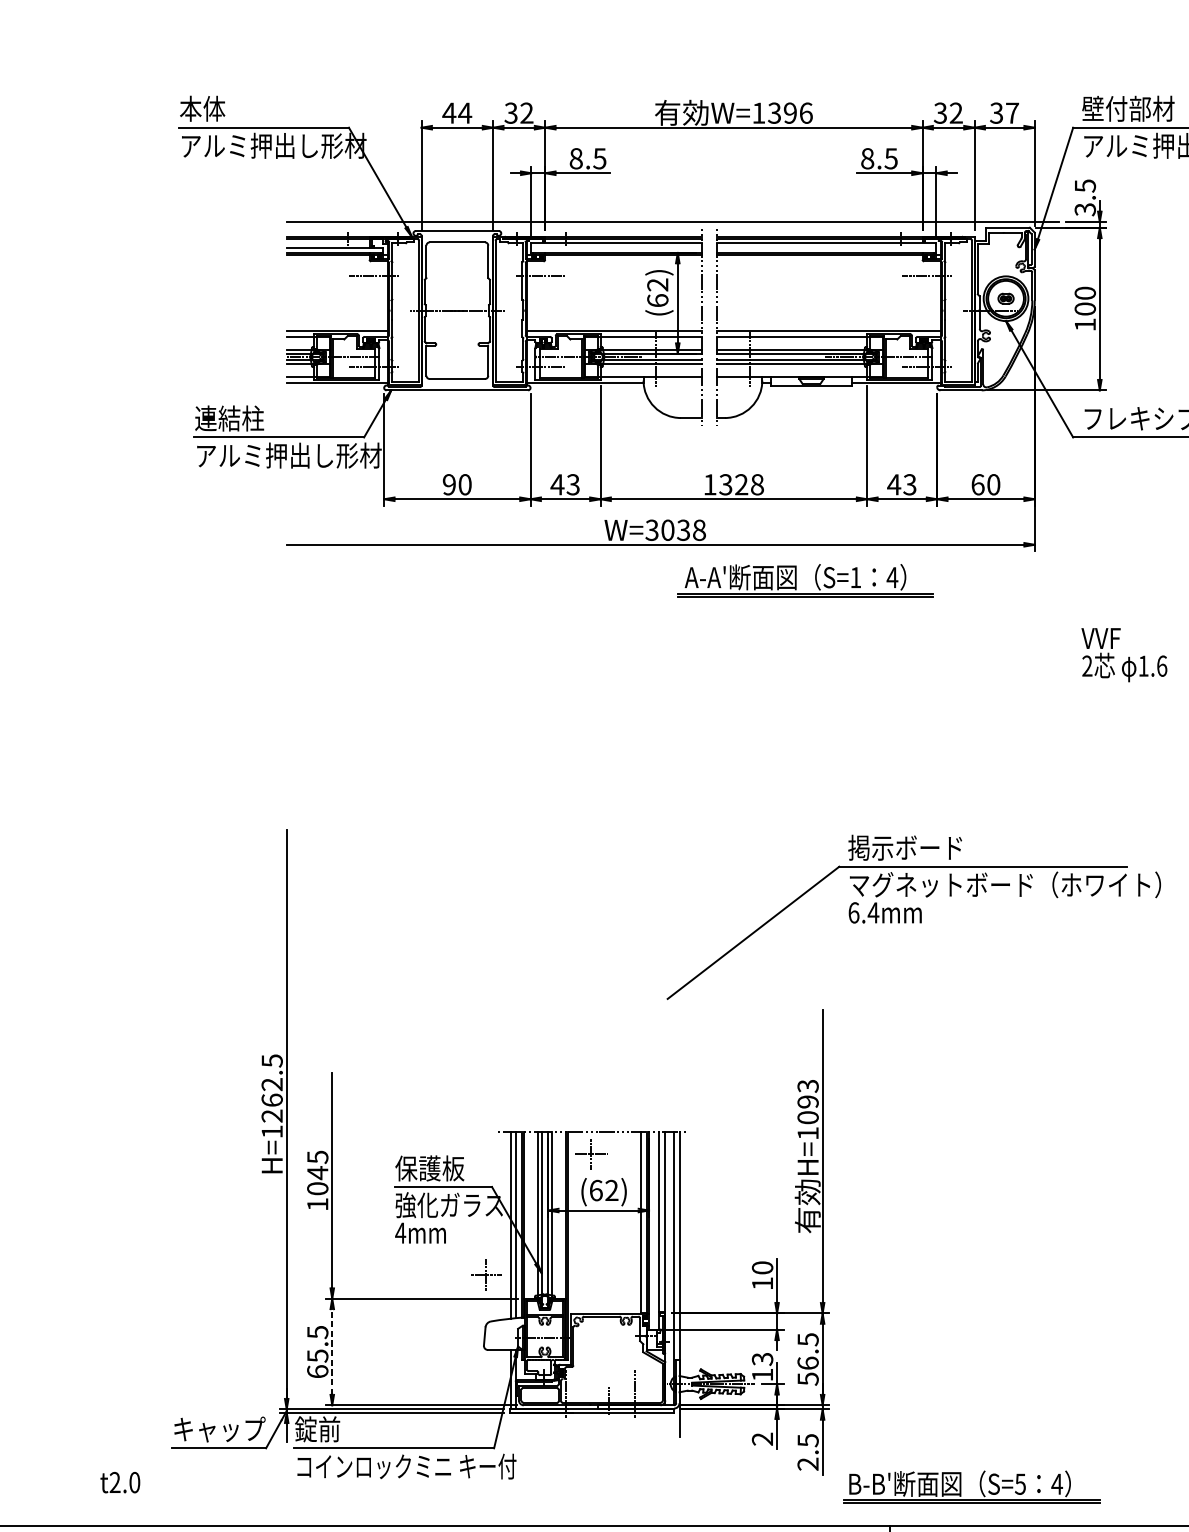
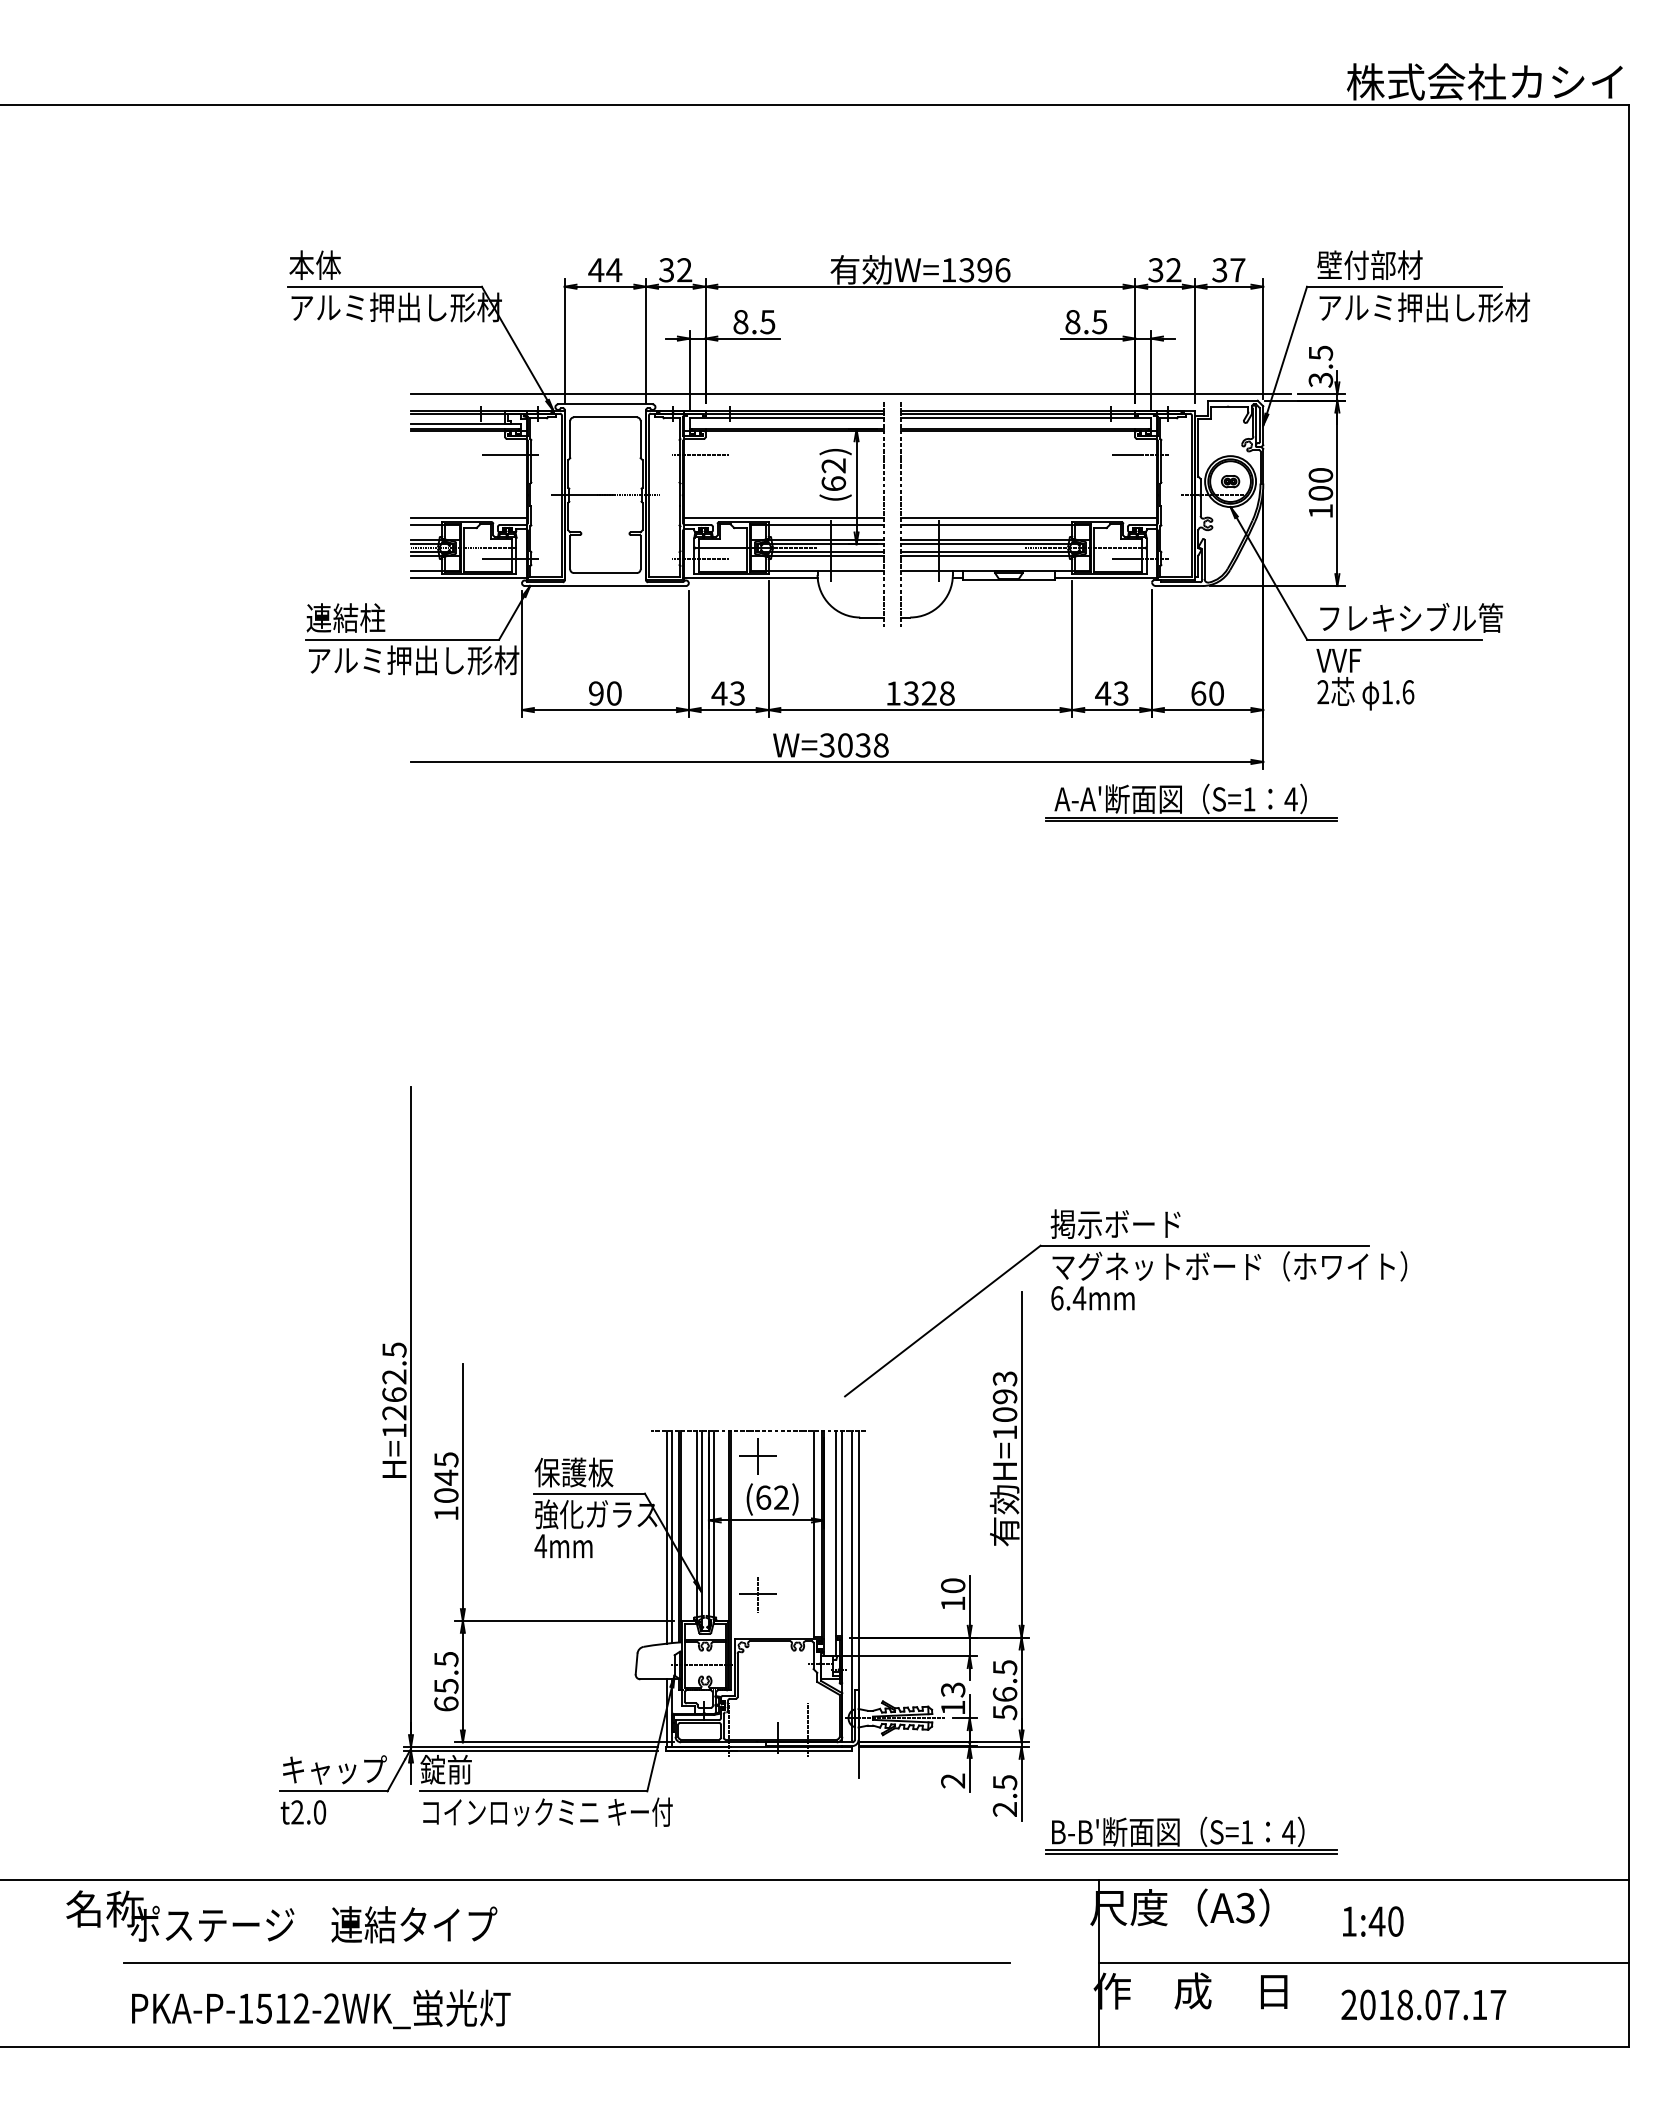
part: (796, 580) -> (1181, 802), moved
text: (1124, 654) -> (1365, 679), moved
part: (913, 917) -> (1125, 1303), moved
part: (485, 1275) -> (757, 1594), moved
line: (331, 1351) -> (462, 1681), dashed -> solid
text: (120, 1482) -> (303, 1812), moved
text: (1020, 1484) -> (1246, 1832), S=5 -> S=1

